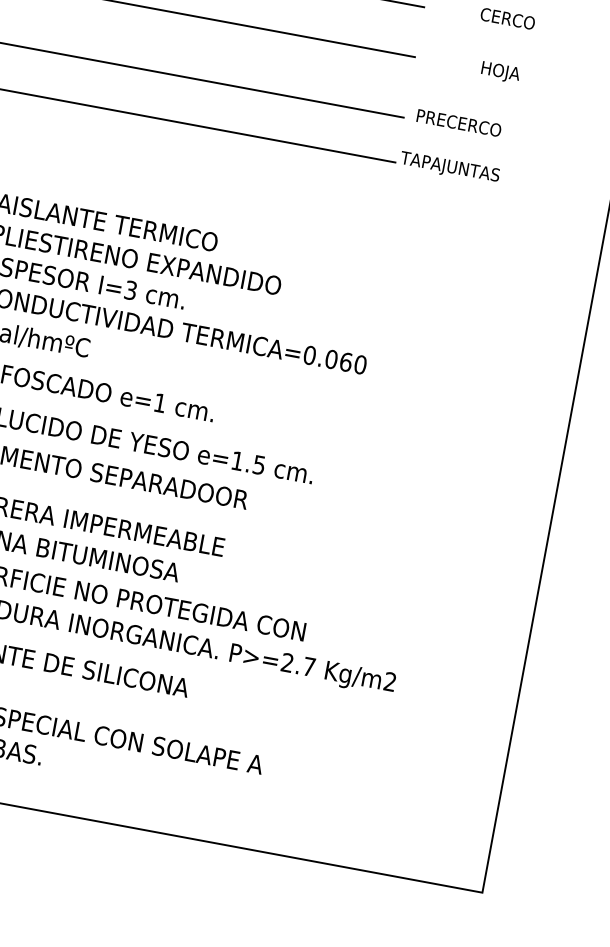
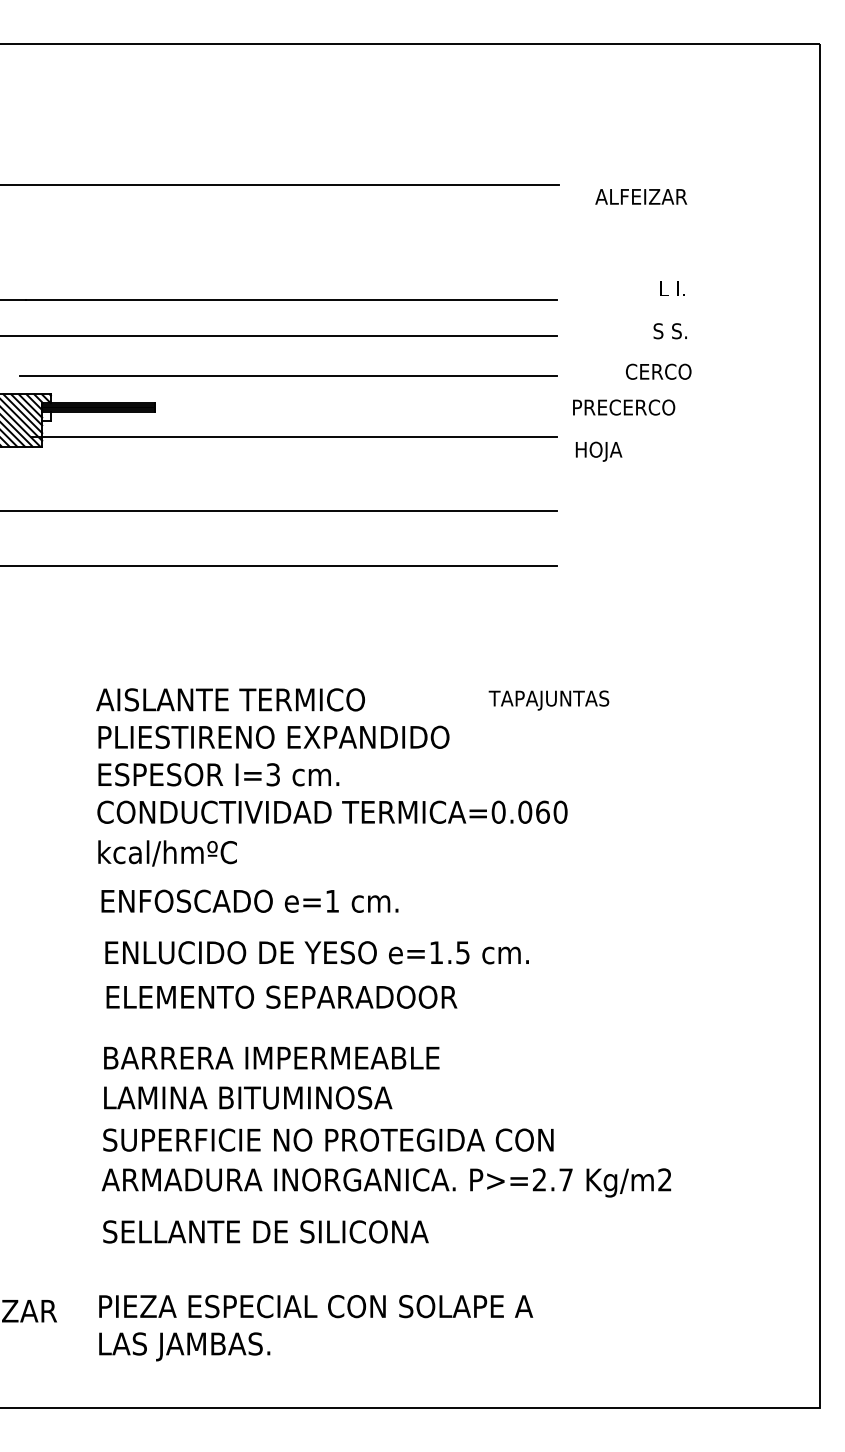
text: (500, 72) -> (598, 451), moved
text: (459, 123) -> (624, 407), moved
text: (449, 167) -> (548, 700), moved

